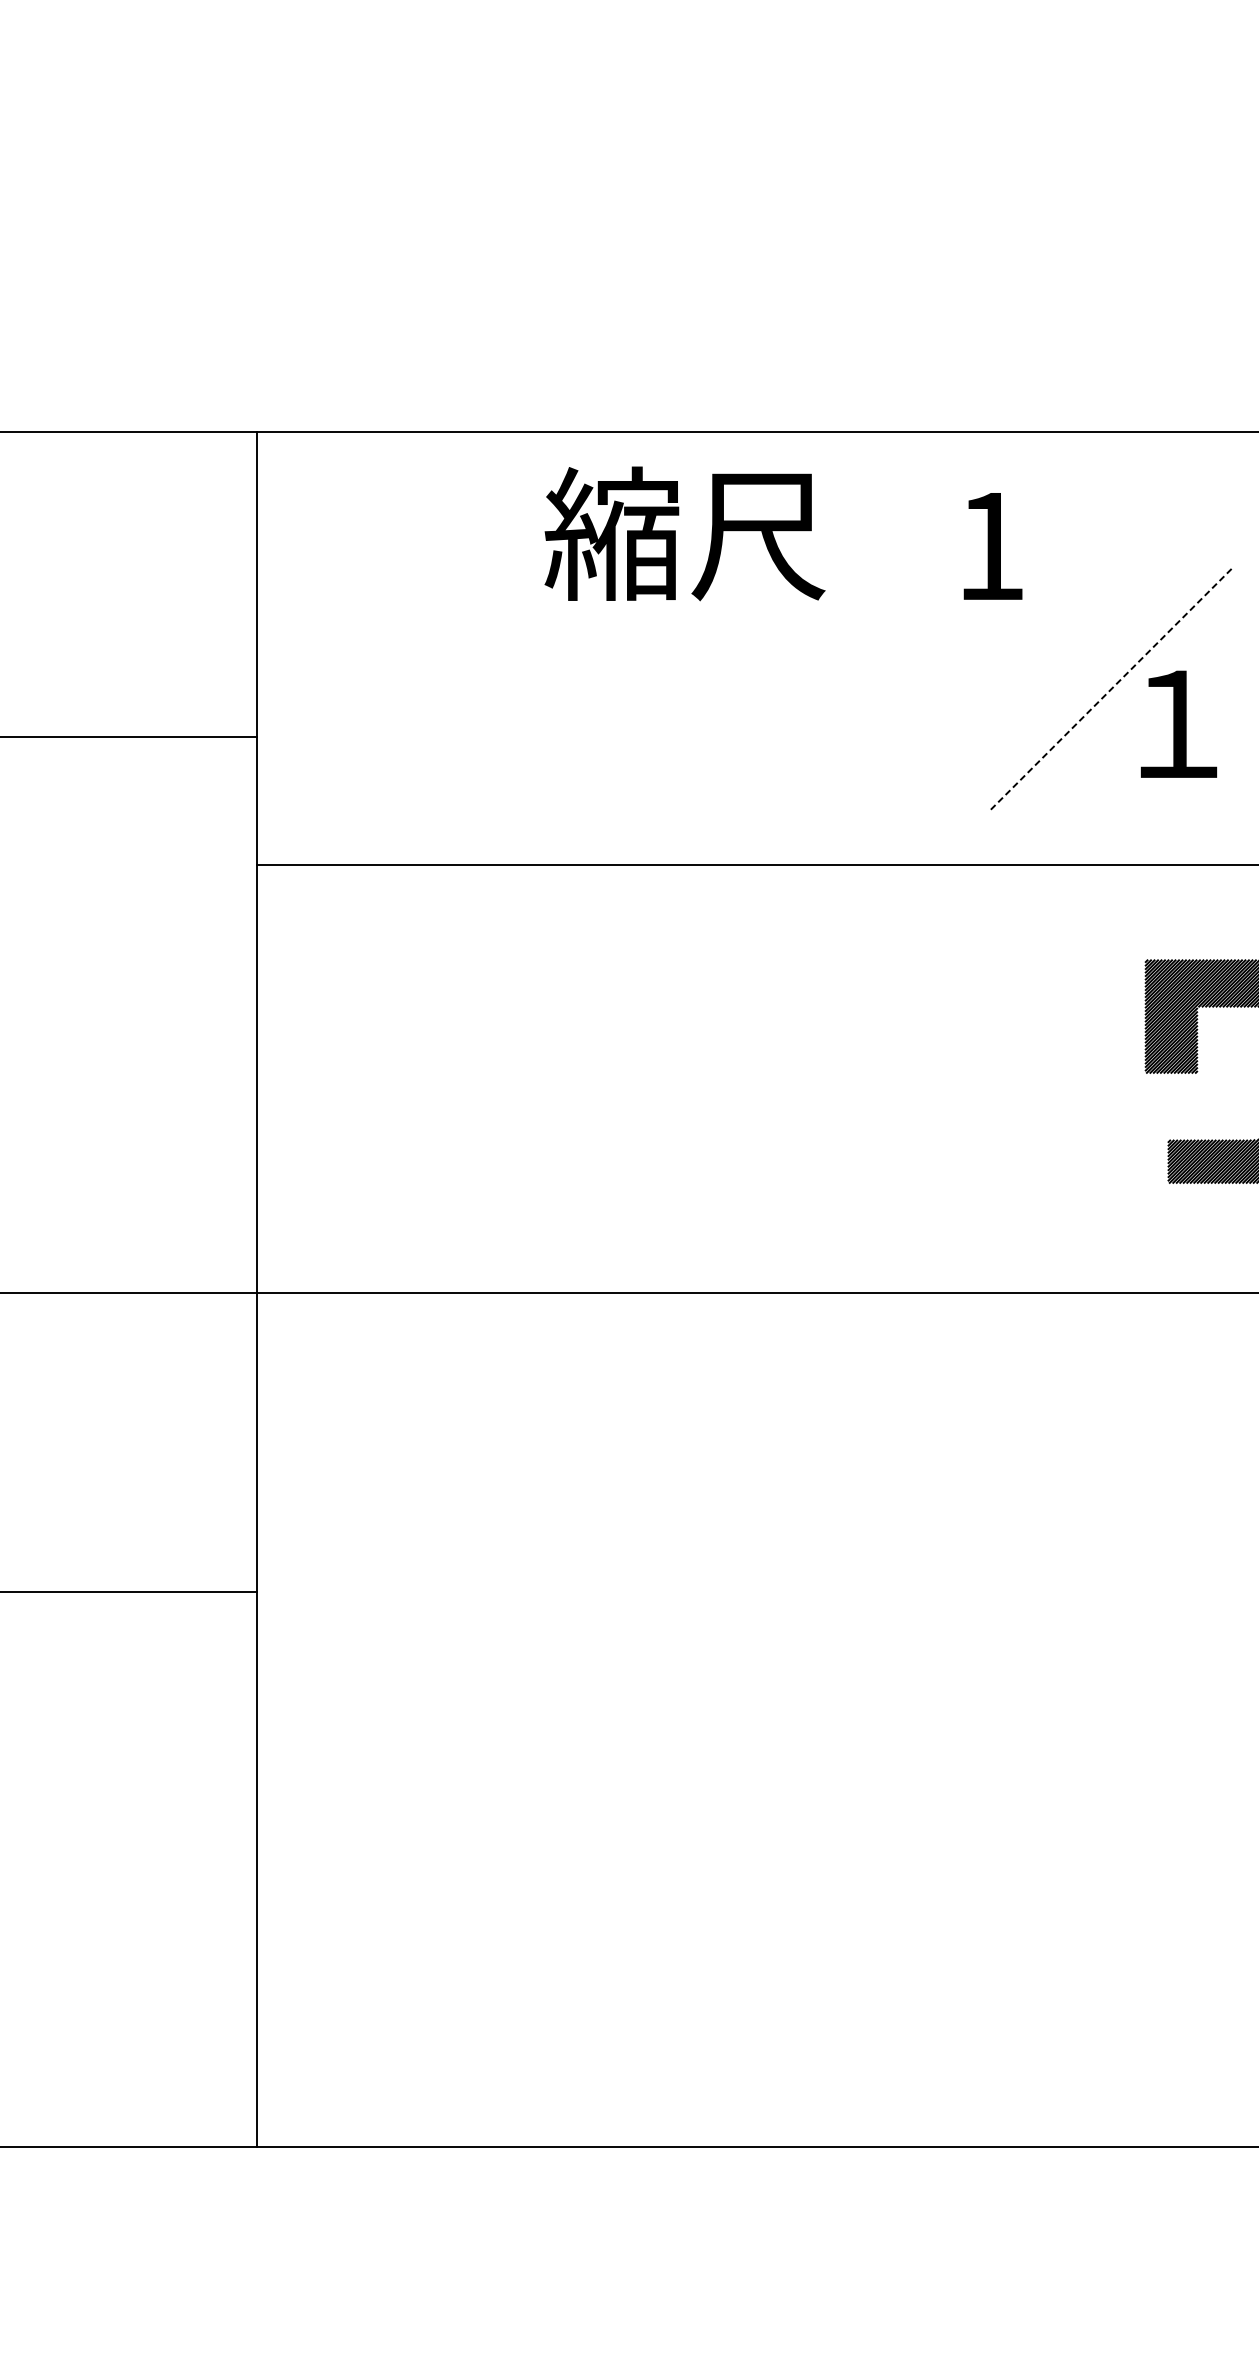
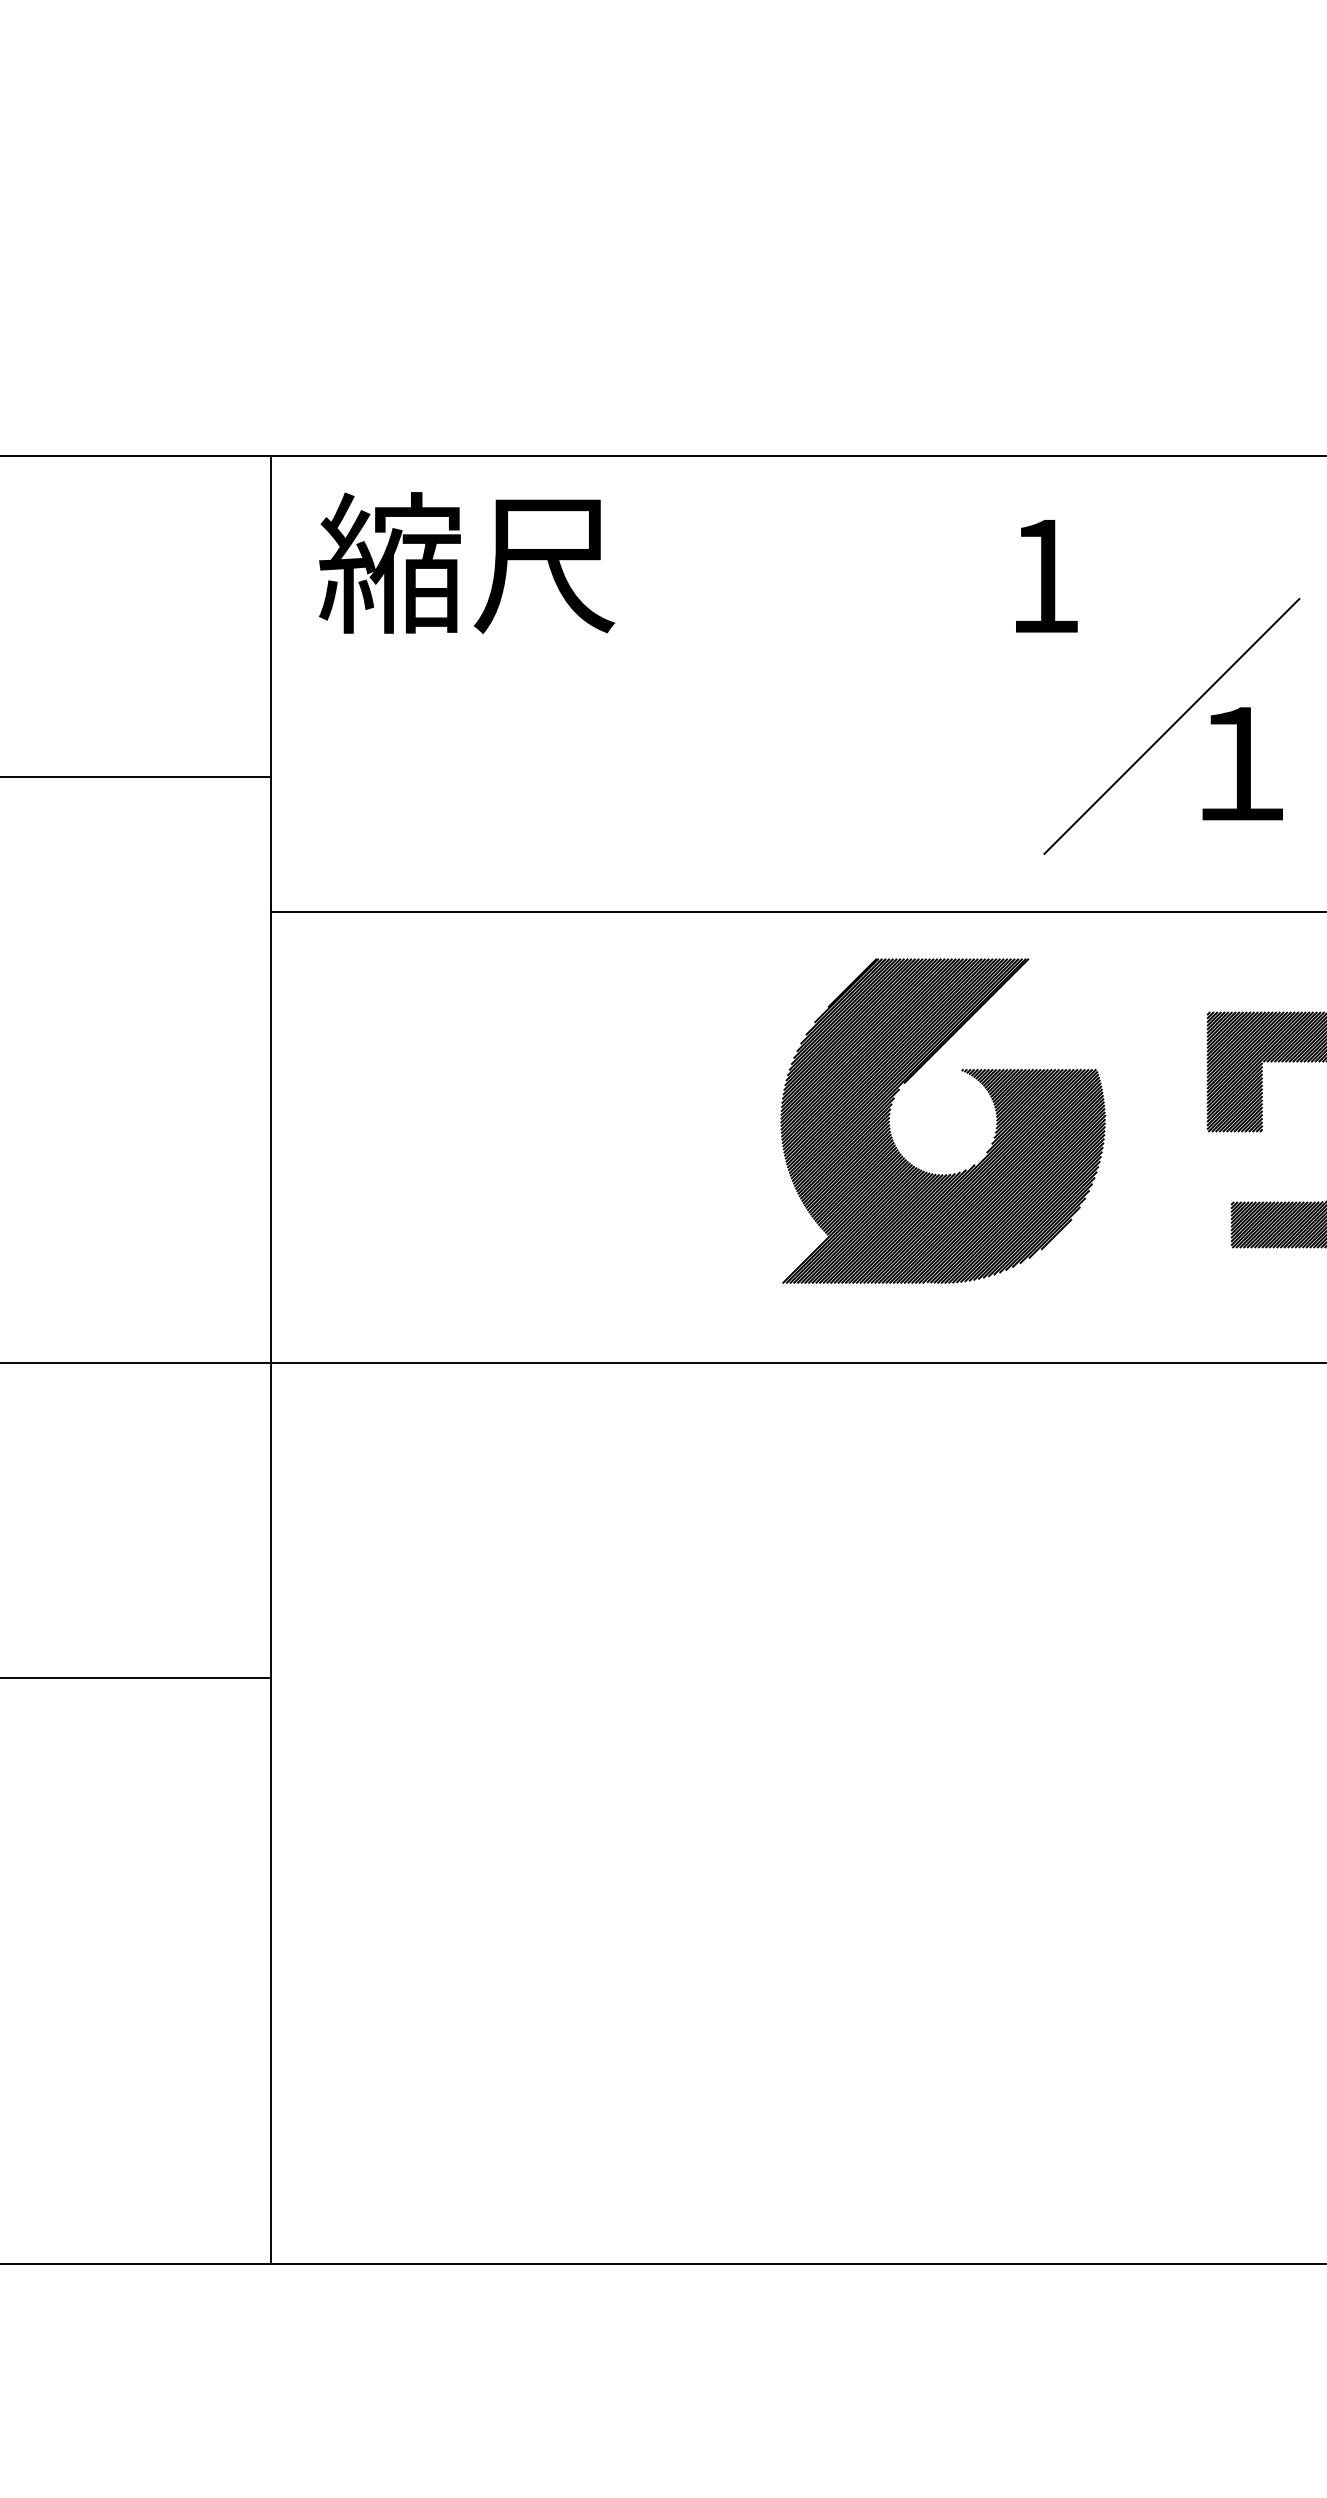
text: (685, 533) -> (467, 562), moved
line: (1112, 688) -> (1172, 726), dashed -> solid
part: (921, 1020) -> (971, 1076), added

